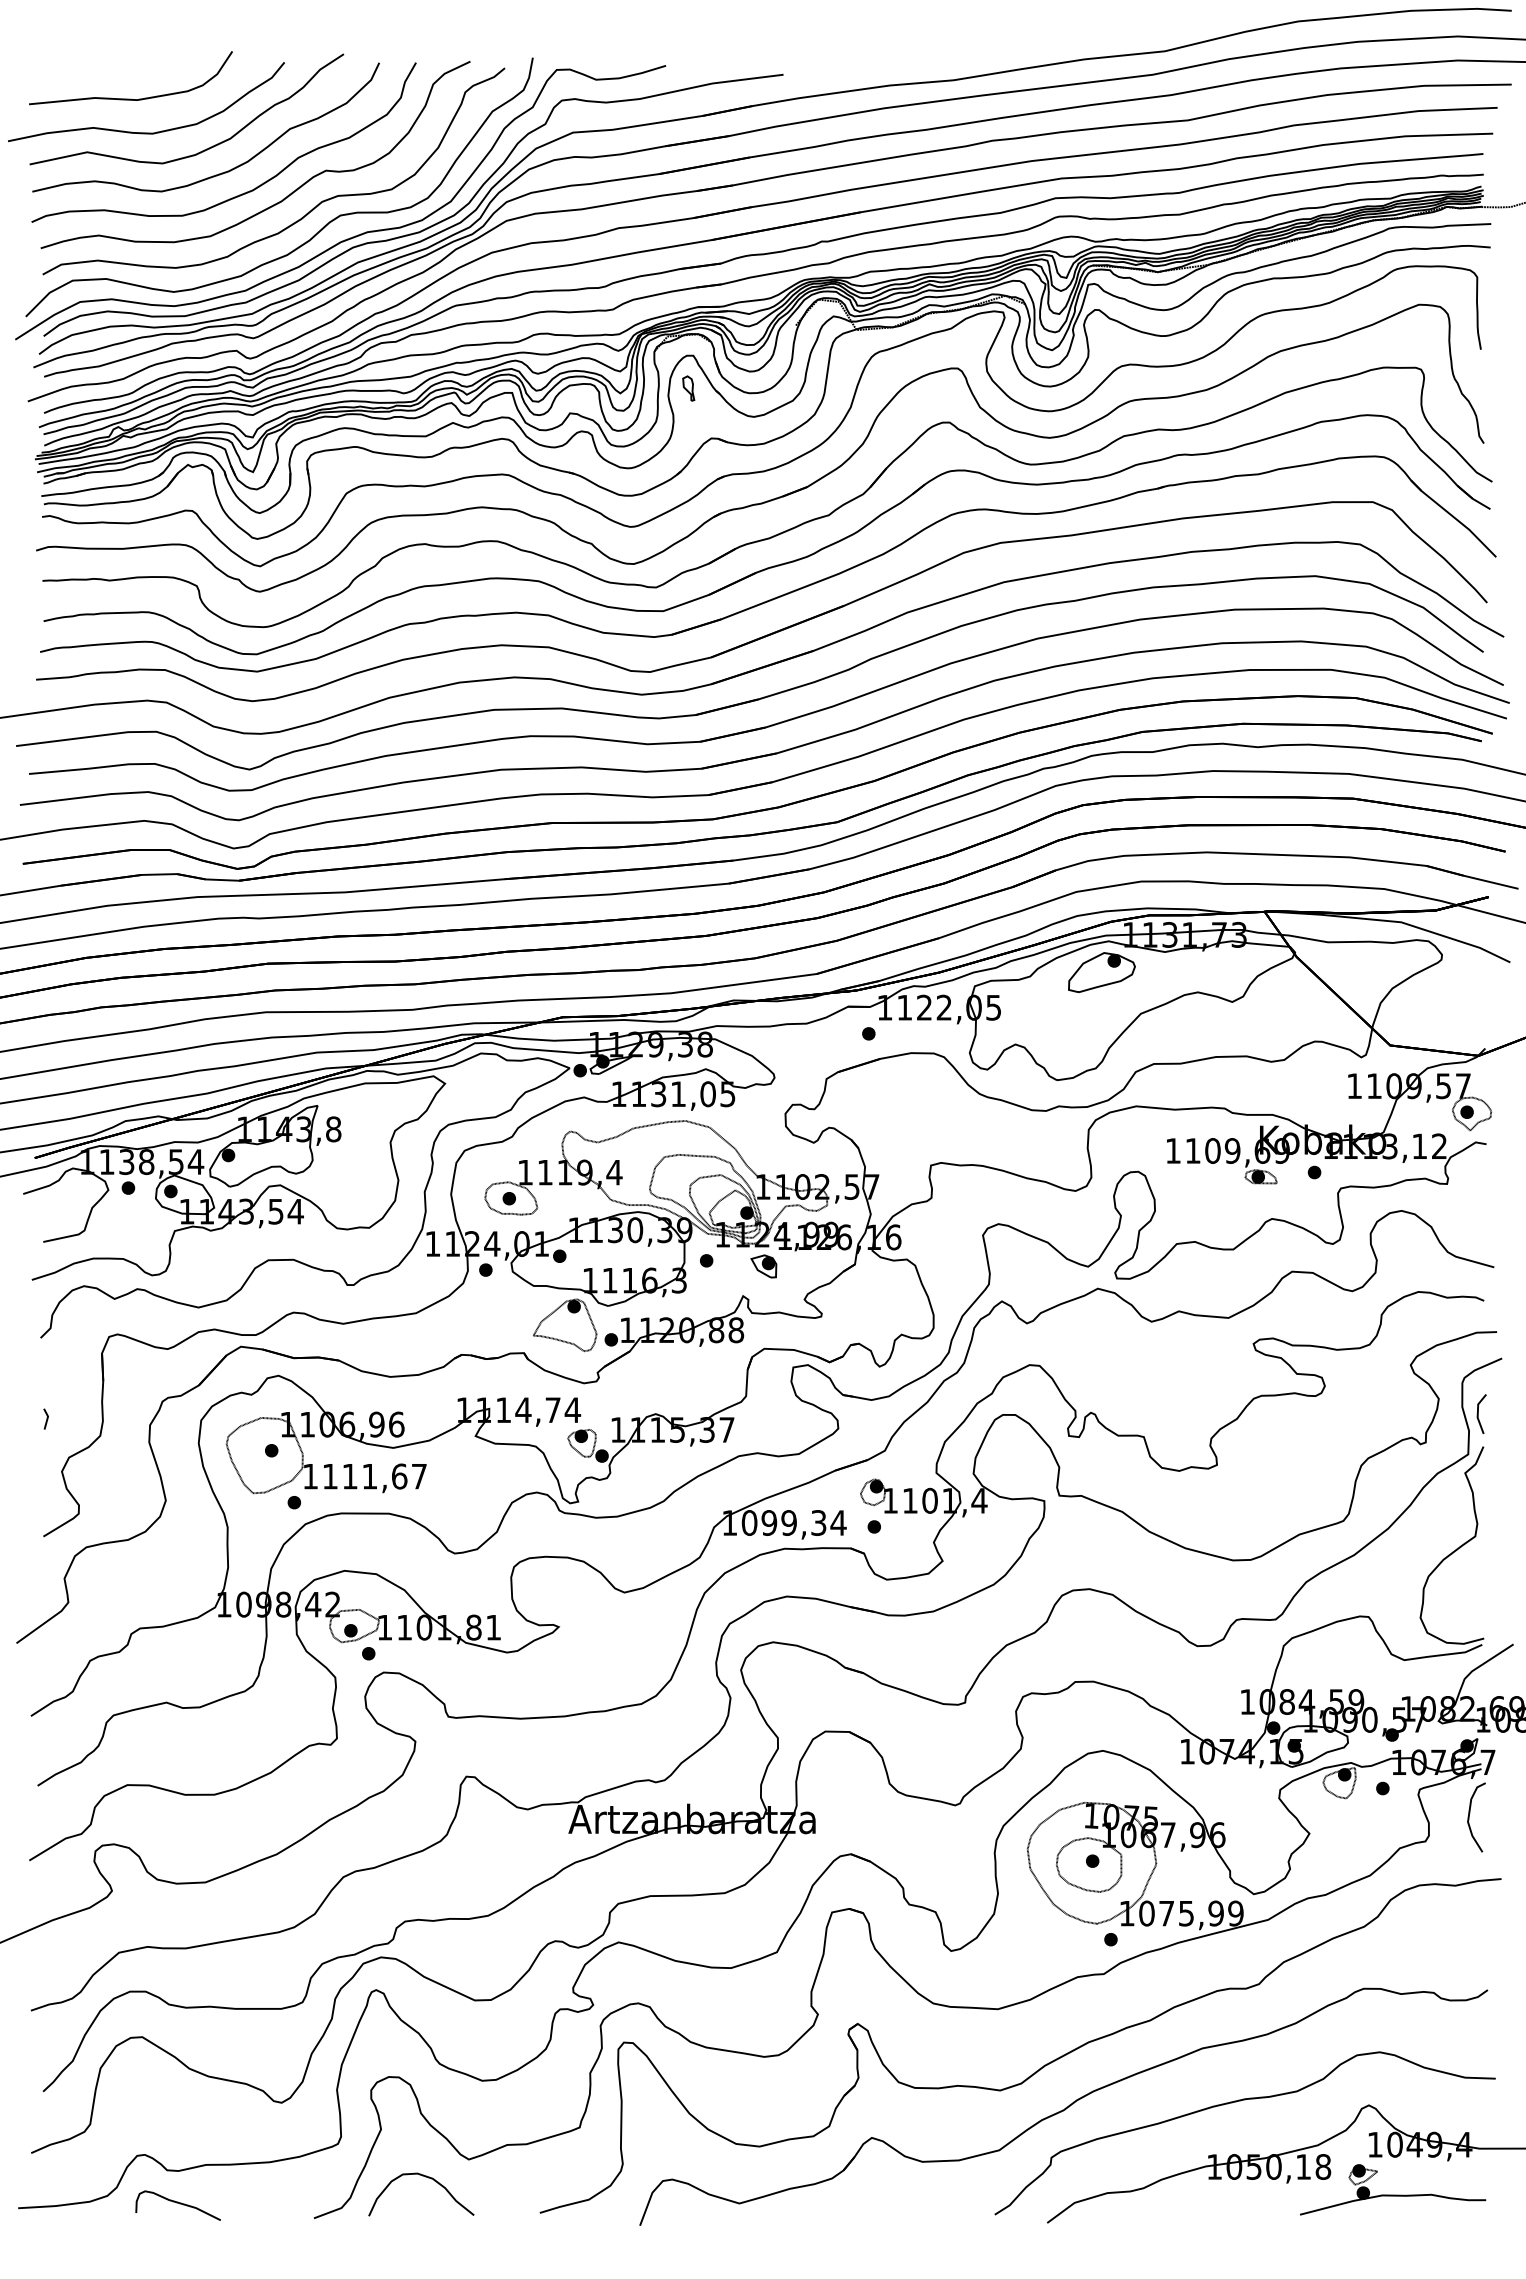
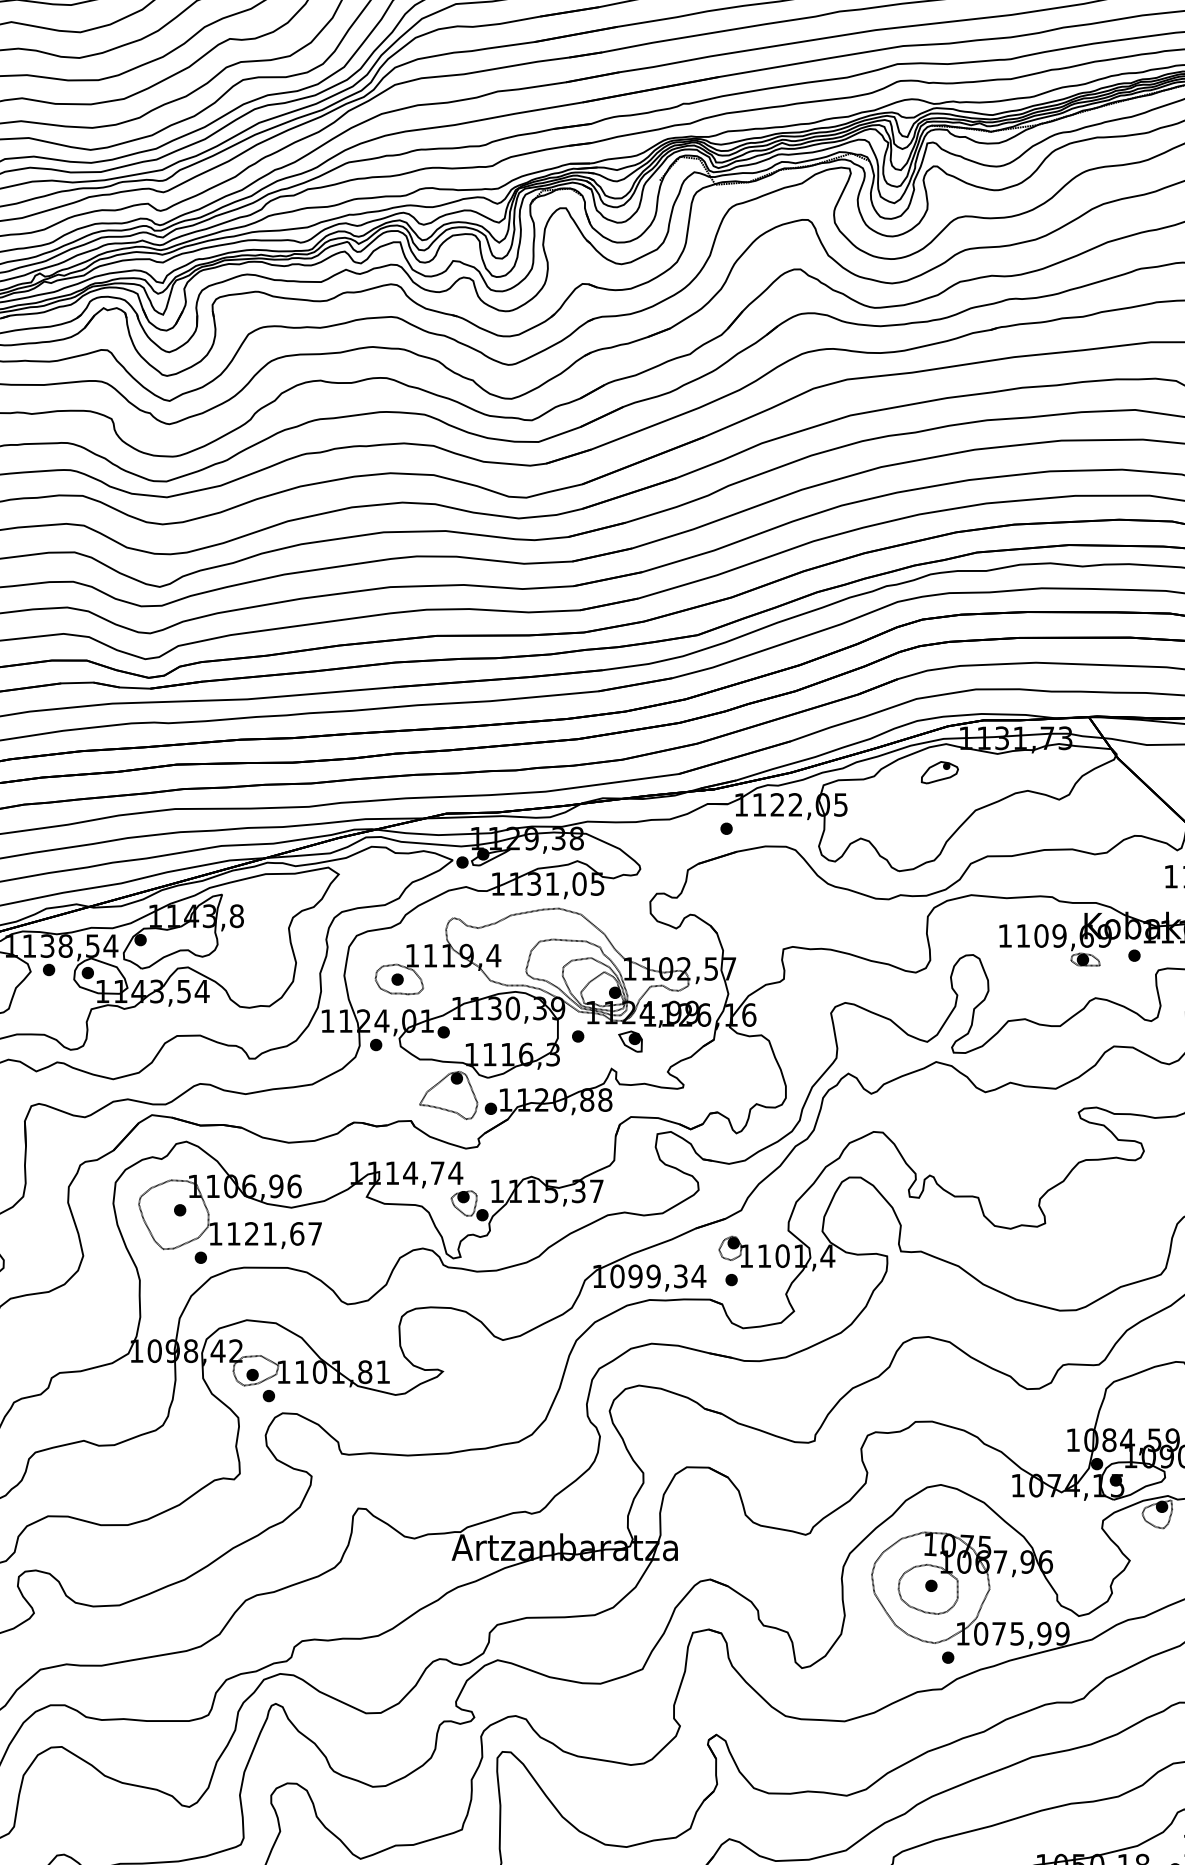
part: (688, 388) -> (561, 238), removed
part: (1101, 972) -> (939, 772), size x0.6
text: (349, 1476) -> (251, 1233), 1111,67 -> 1121,67

